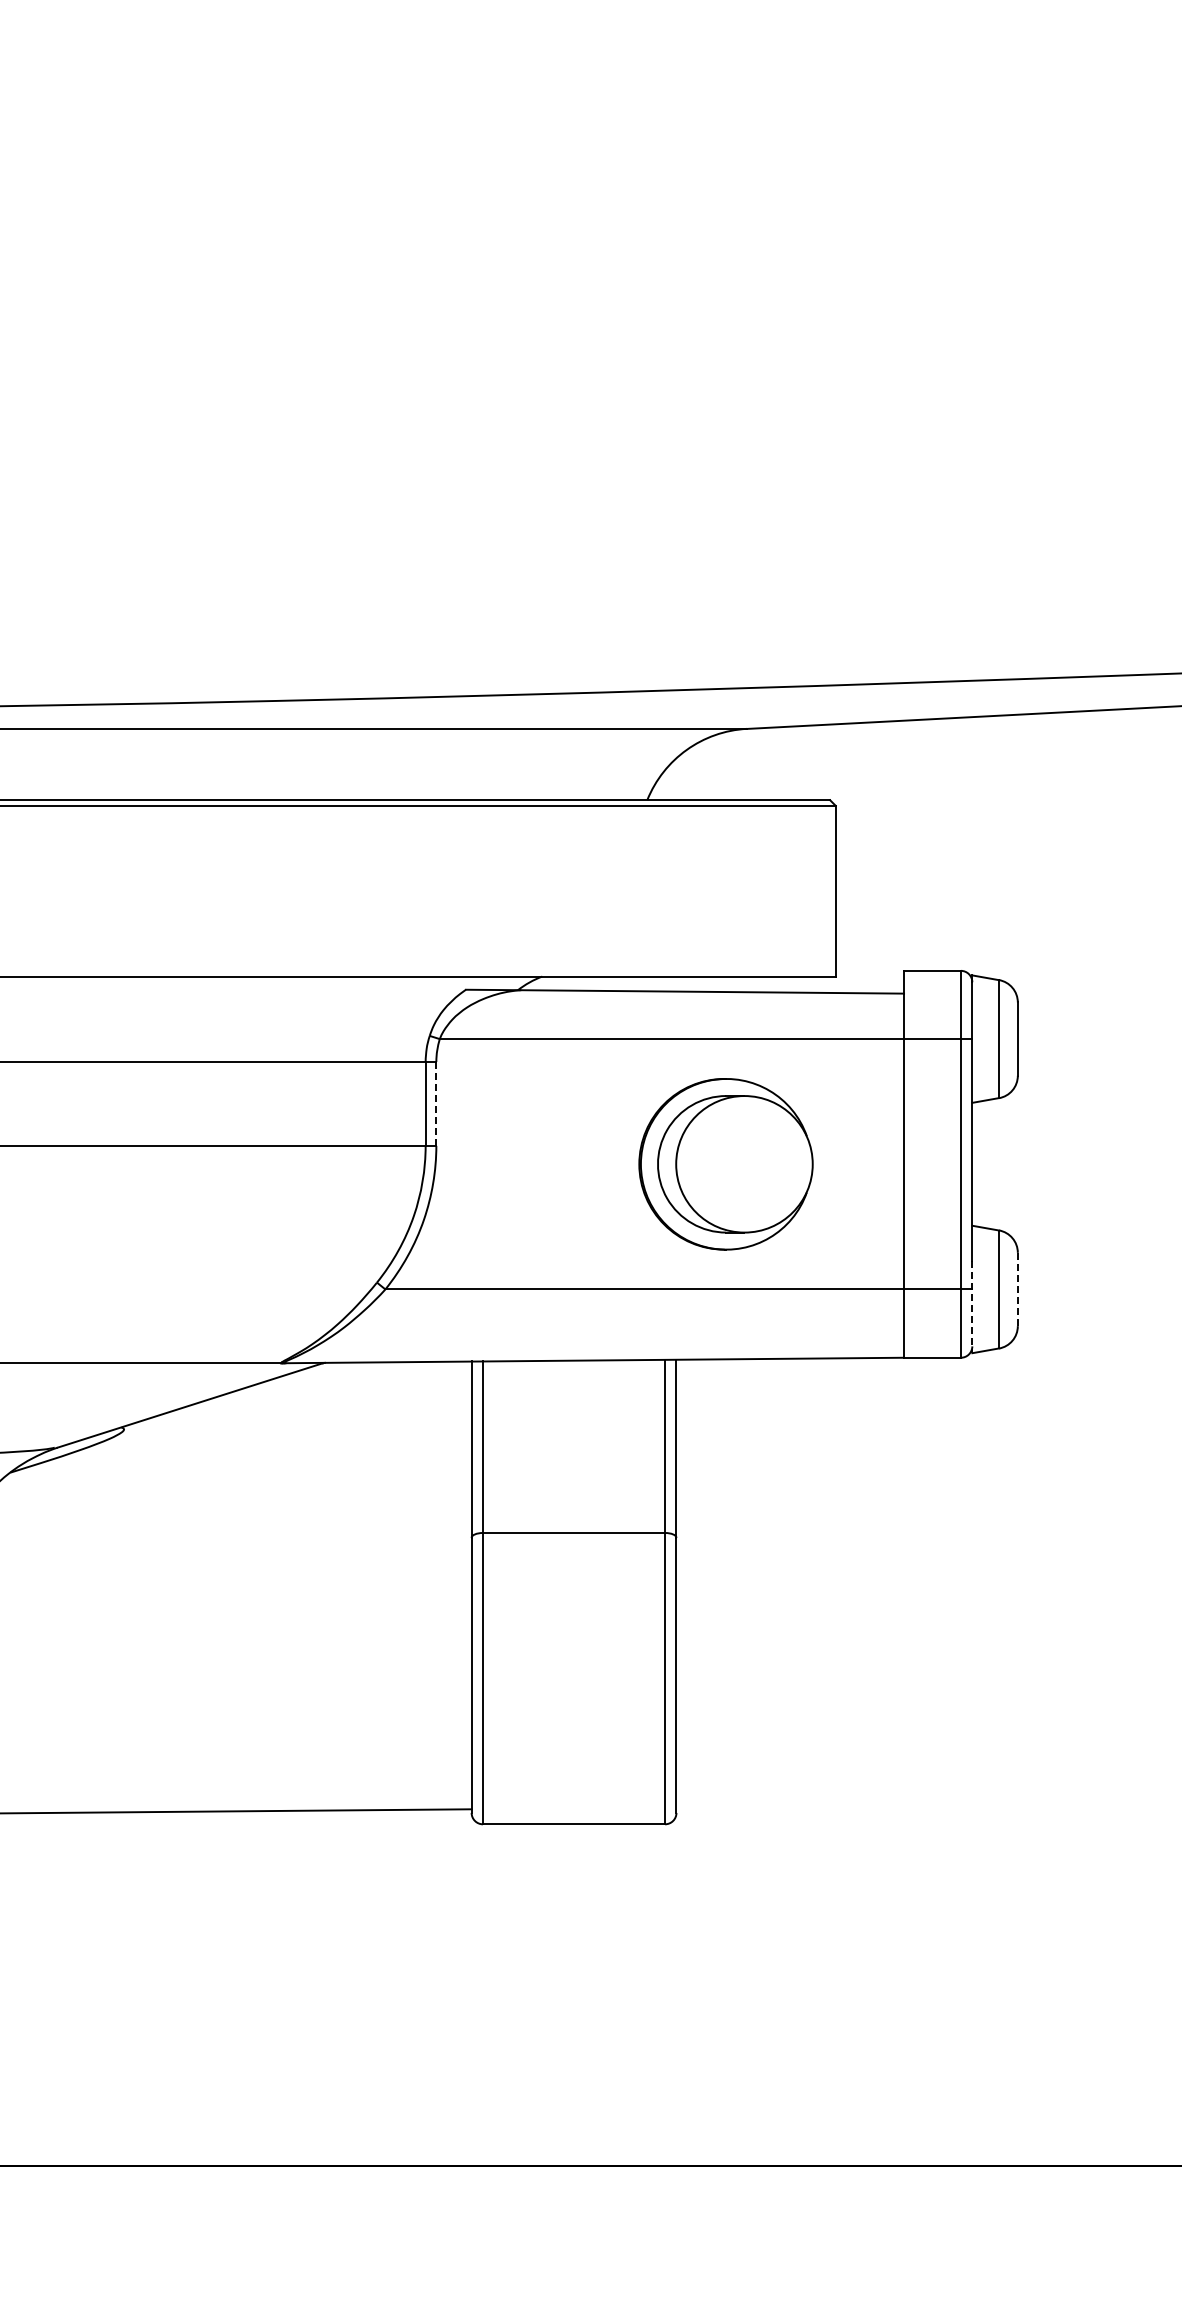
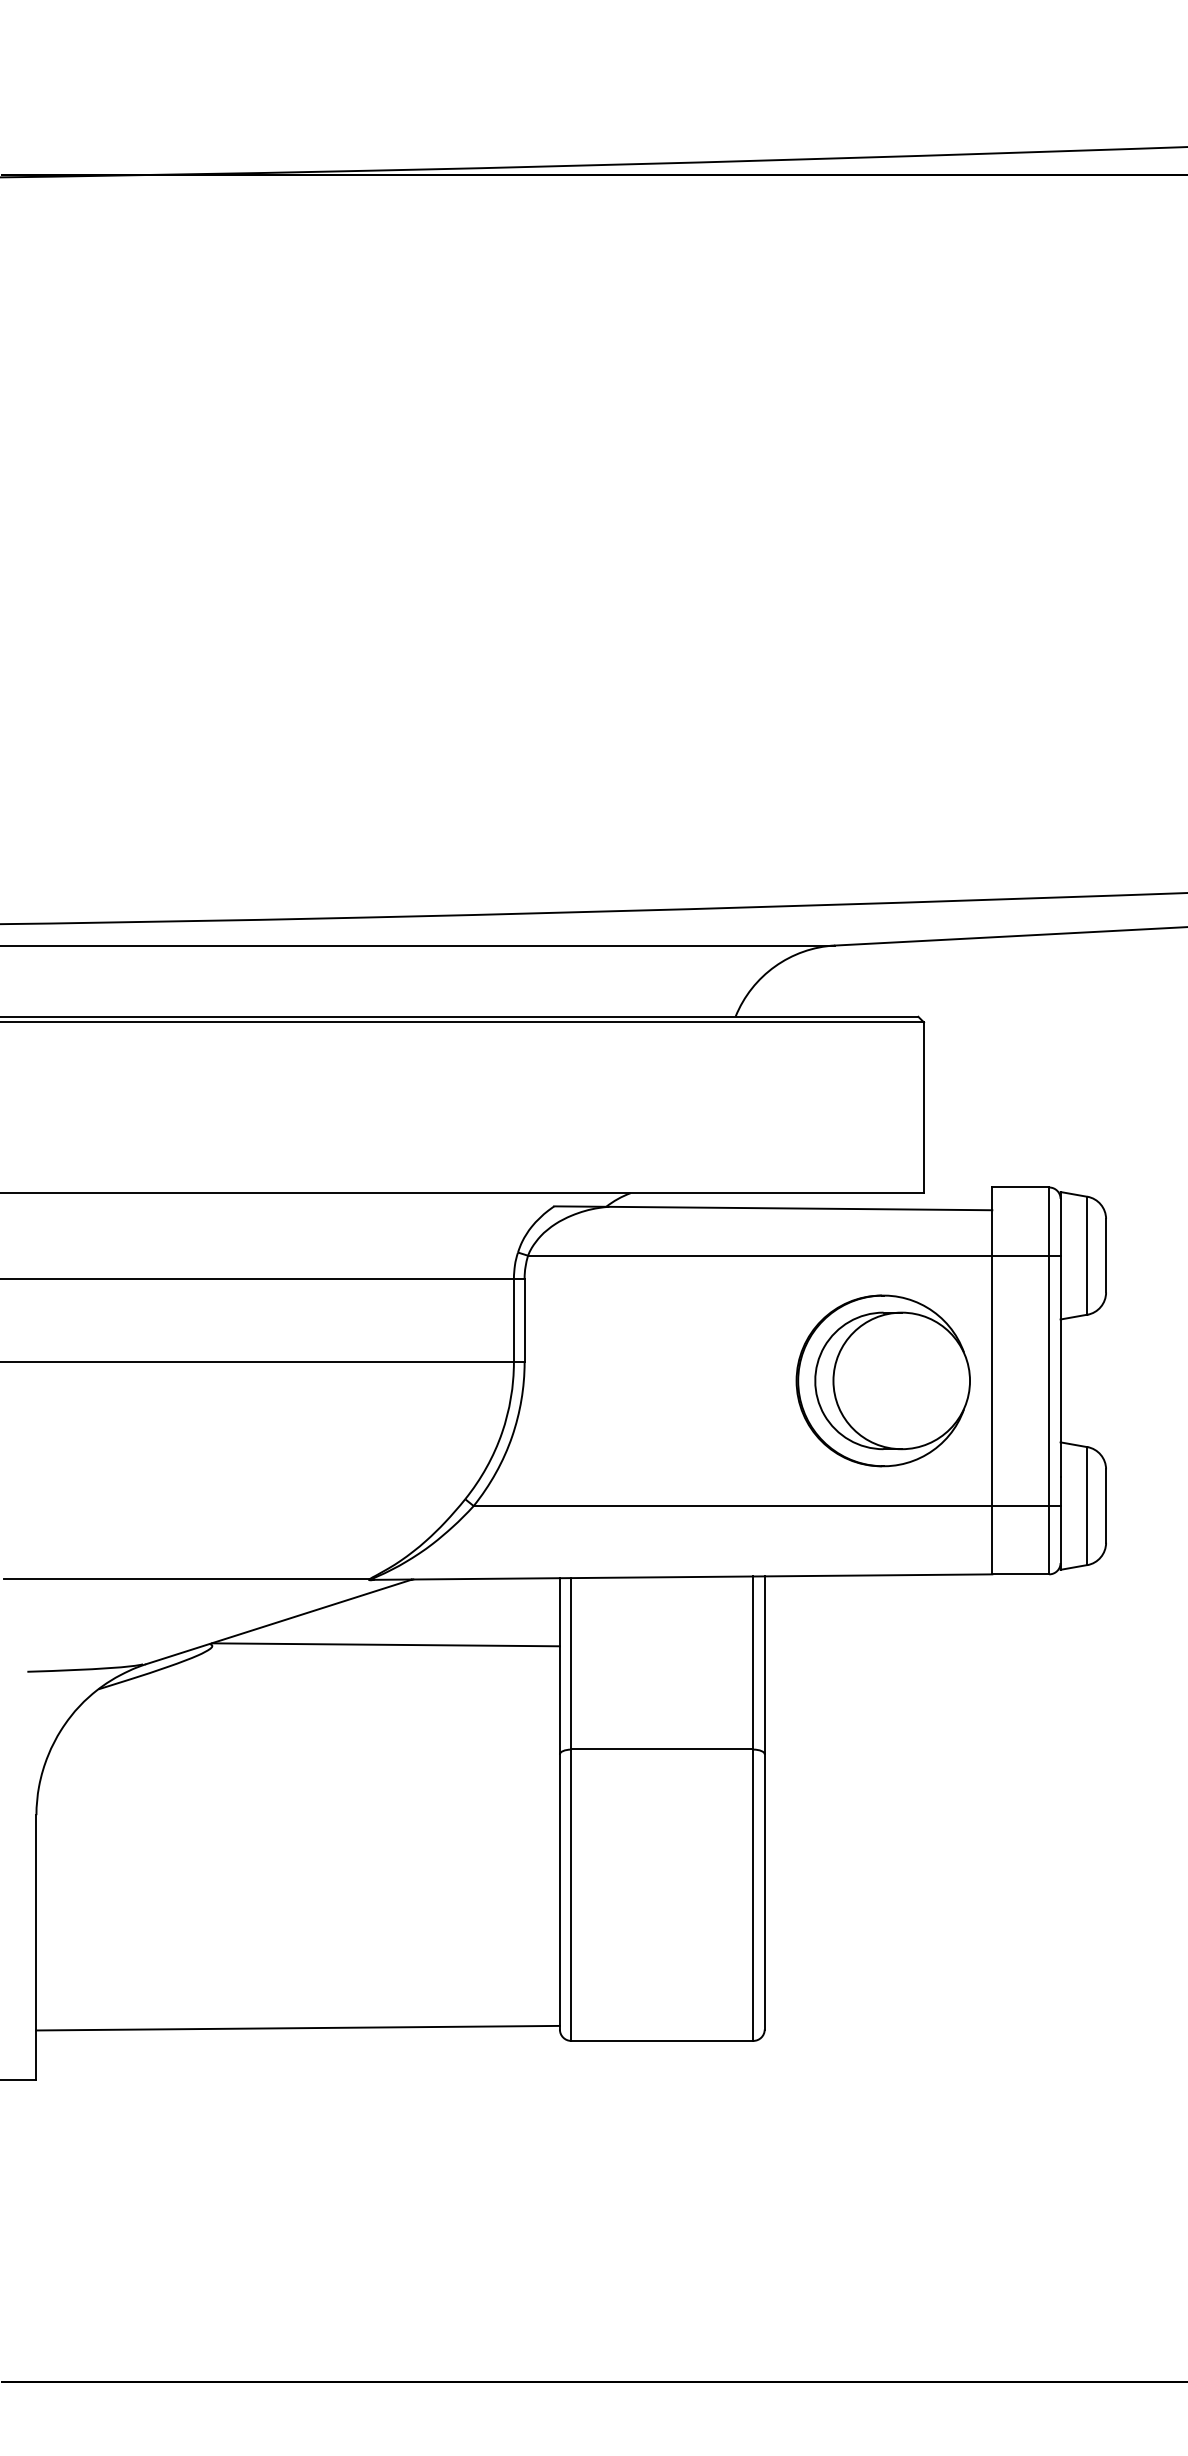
line: (436, 1103) -> (524, 1320), dashed -> solid
part: (725, 1163) -> (882, 1380), moved
line: (1018, 1289) -> (1106, 1506), dashed -> solid
line: (972, 1307) -> (1060, 1524), dashed -> solid
line: (297, 1427) -> (385, 1644), added

